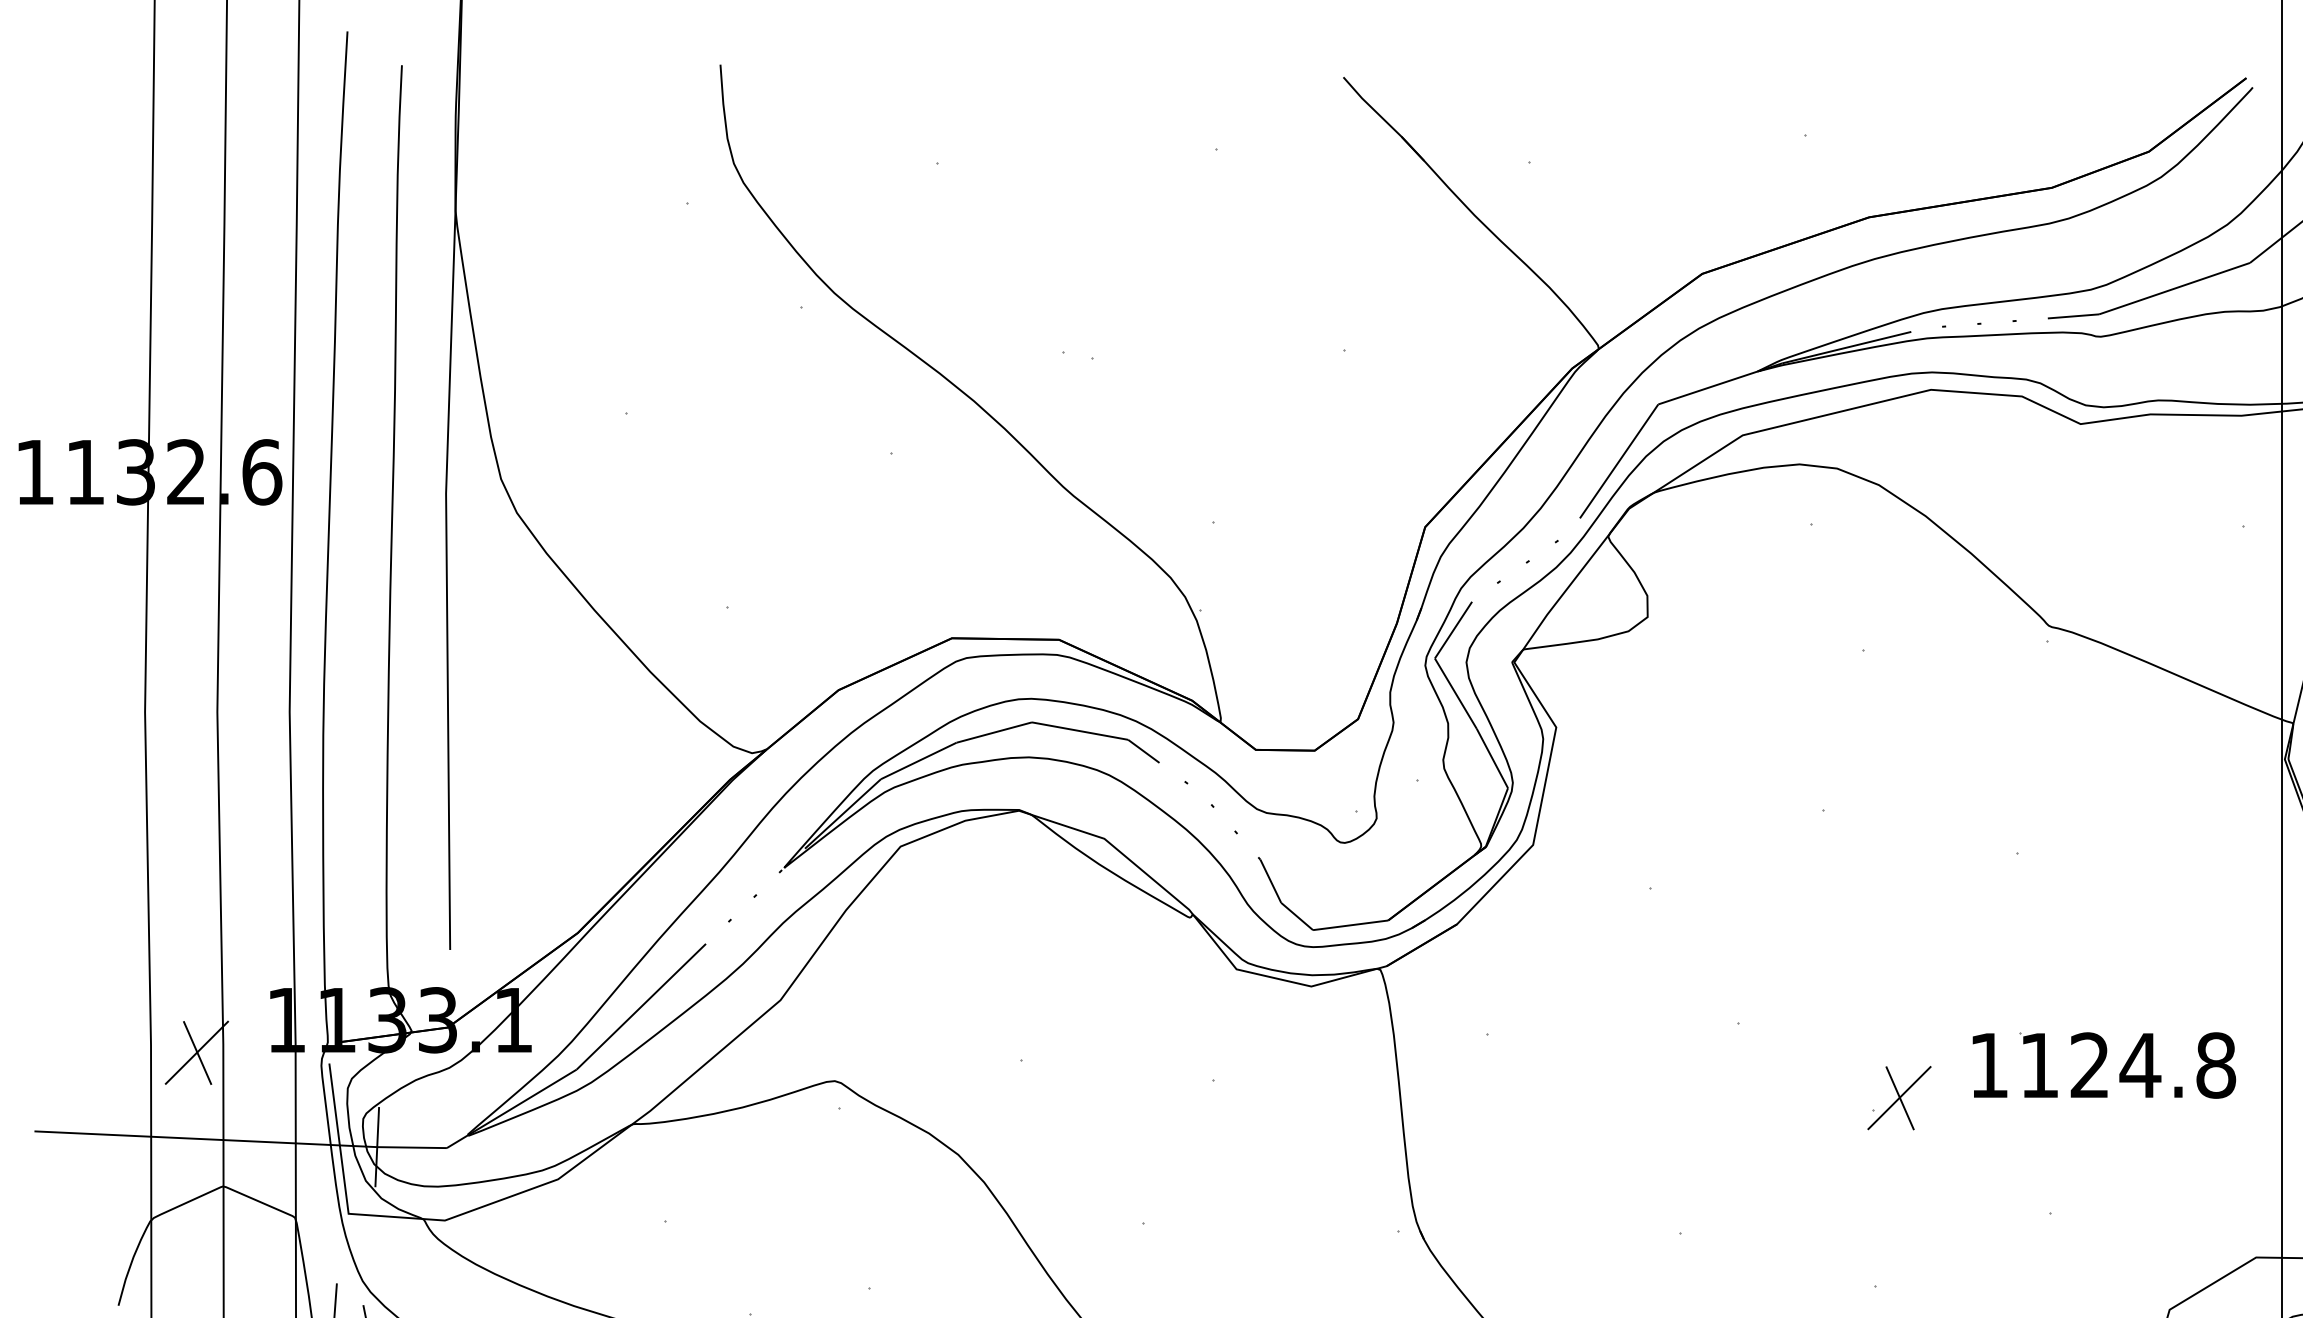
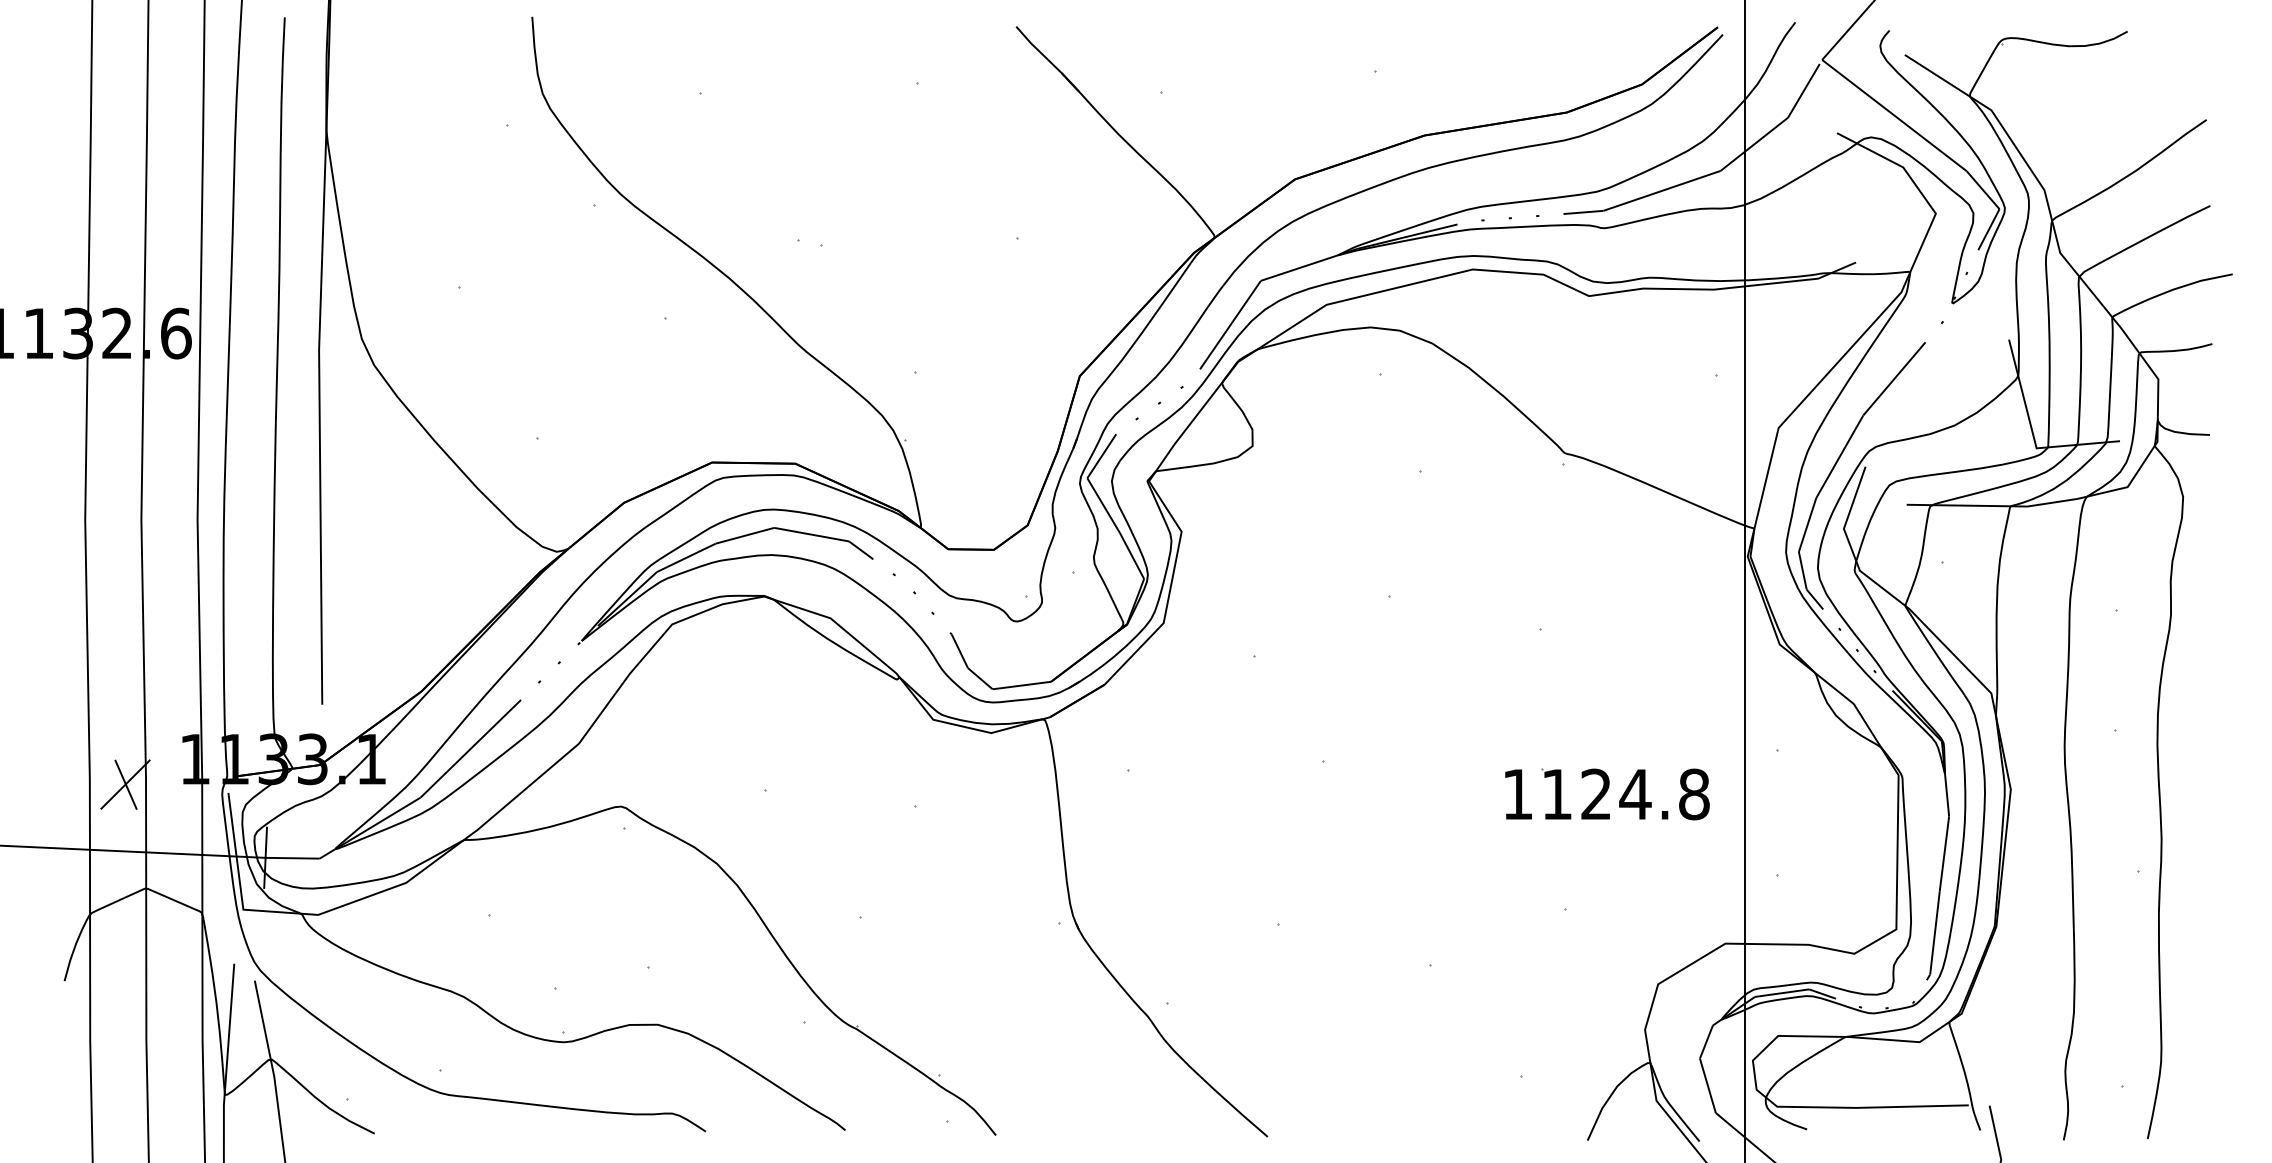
part: (1899, 1097) -> (1448, 819), removed

